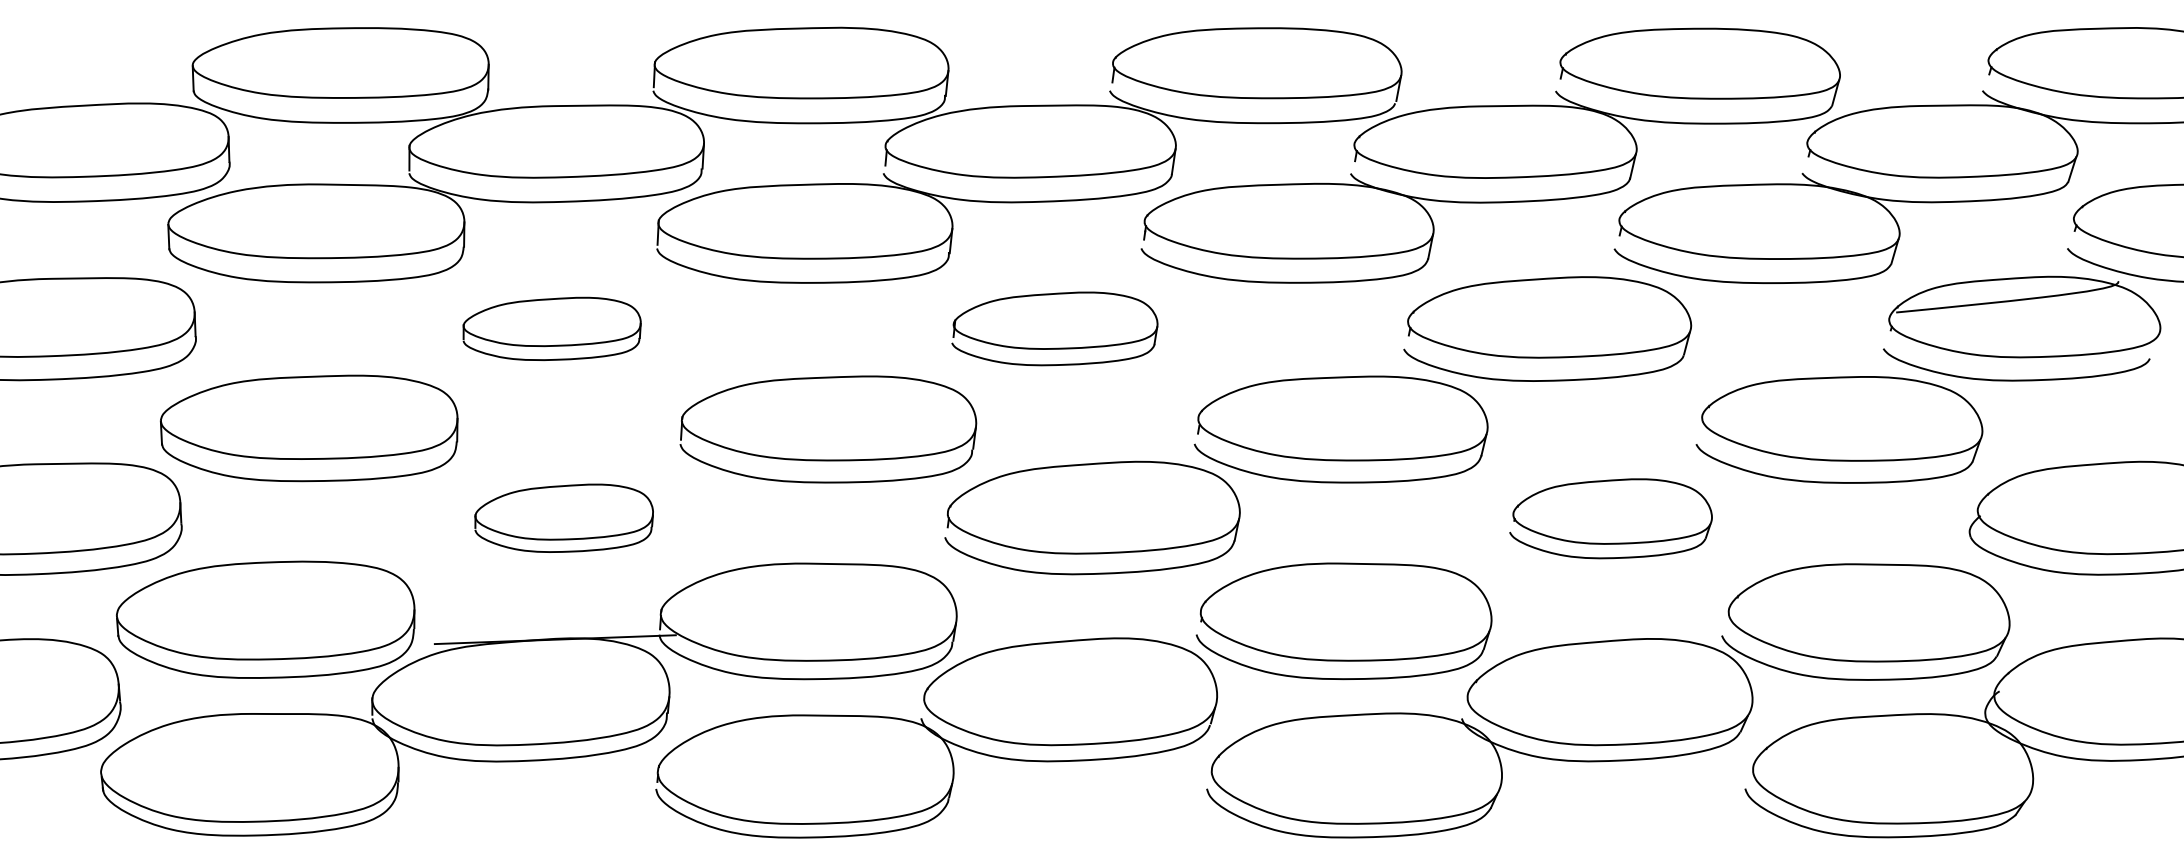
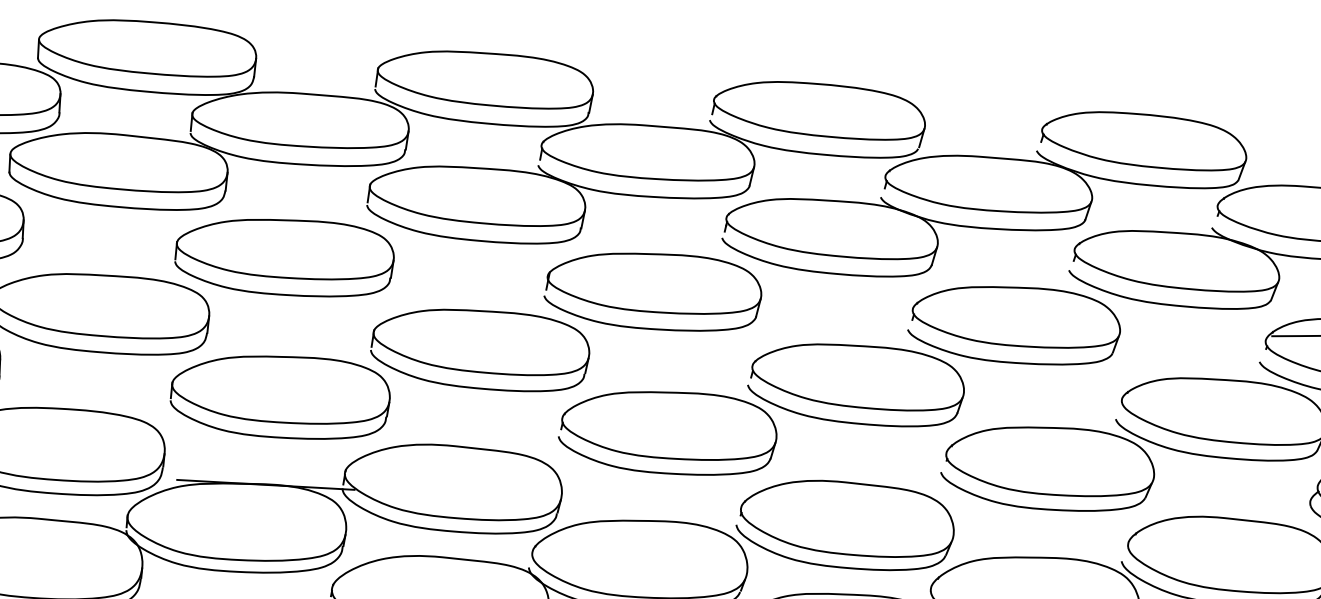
part: (551, 328) -> (284, 256), size x1.67
part: (1054, 328) -> (653, 290), size x1.43
part: (564, 518) -> (280, 396), size x1.67
part: (1610, 518) -> (1047, 467), size x1.43

